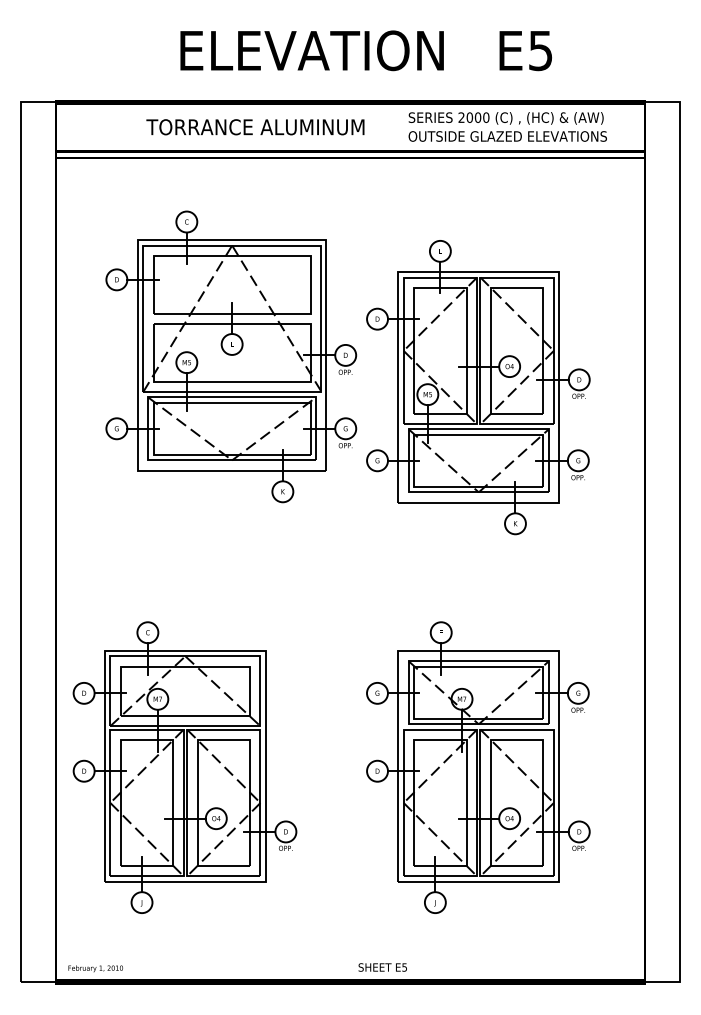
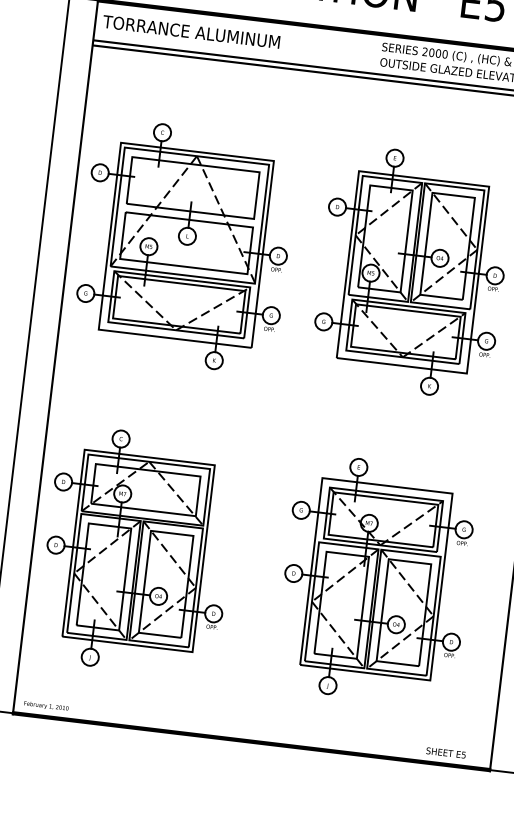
text: (255, 127) -> (191, 32), moved
part: (231, 356) -> (185, 246), moved
text: (382, 967) -> (445, 752), moved

